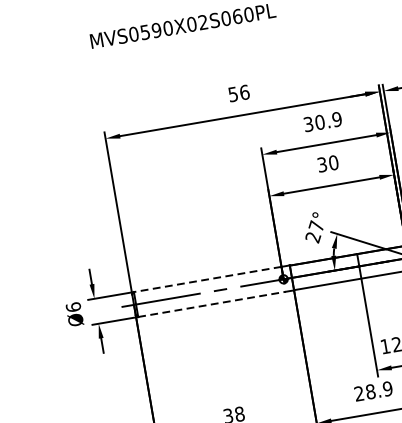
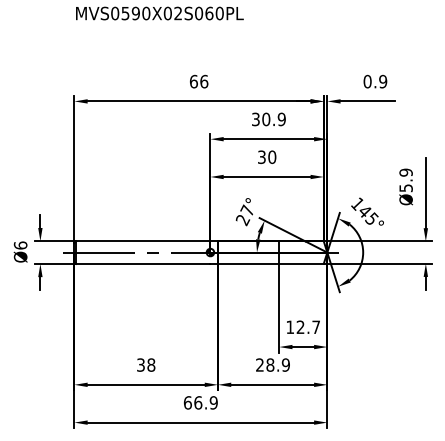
text: (232, 94) -> (193, 81), 56 -> 66
line: (206, 279) -> (142, 241), dashed -> solid
line: (212, 303) -> (143, 263), dashed -> solid

